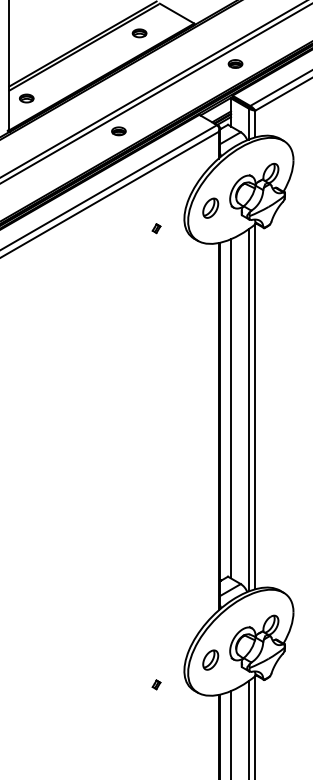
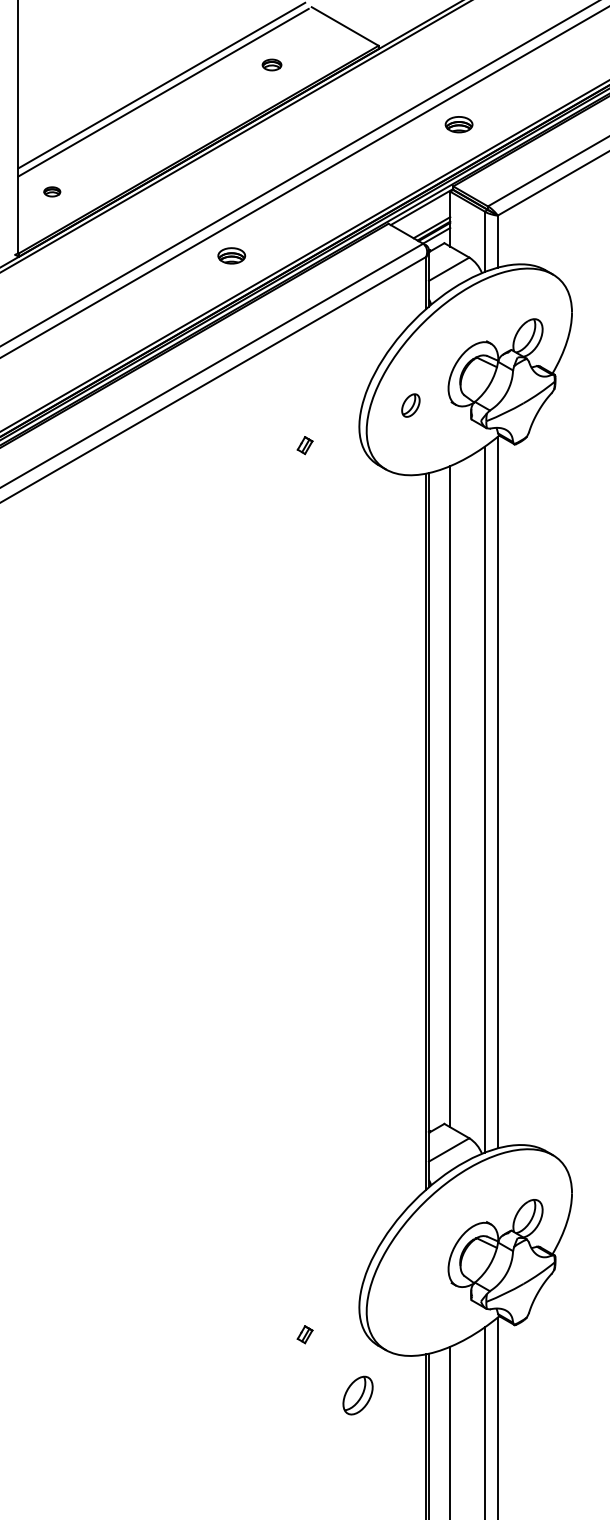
part: (139, 33) -> (271, 65), size x0.7
part: (26, 98) -> (51, 191), size x0.6
part: (210, 207) -> (410, 404), size x0.6
part: (210, 659) -> (357, 1394), moved

